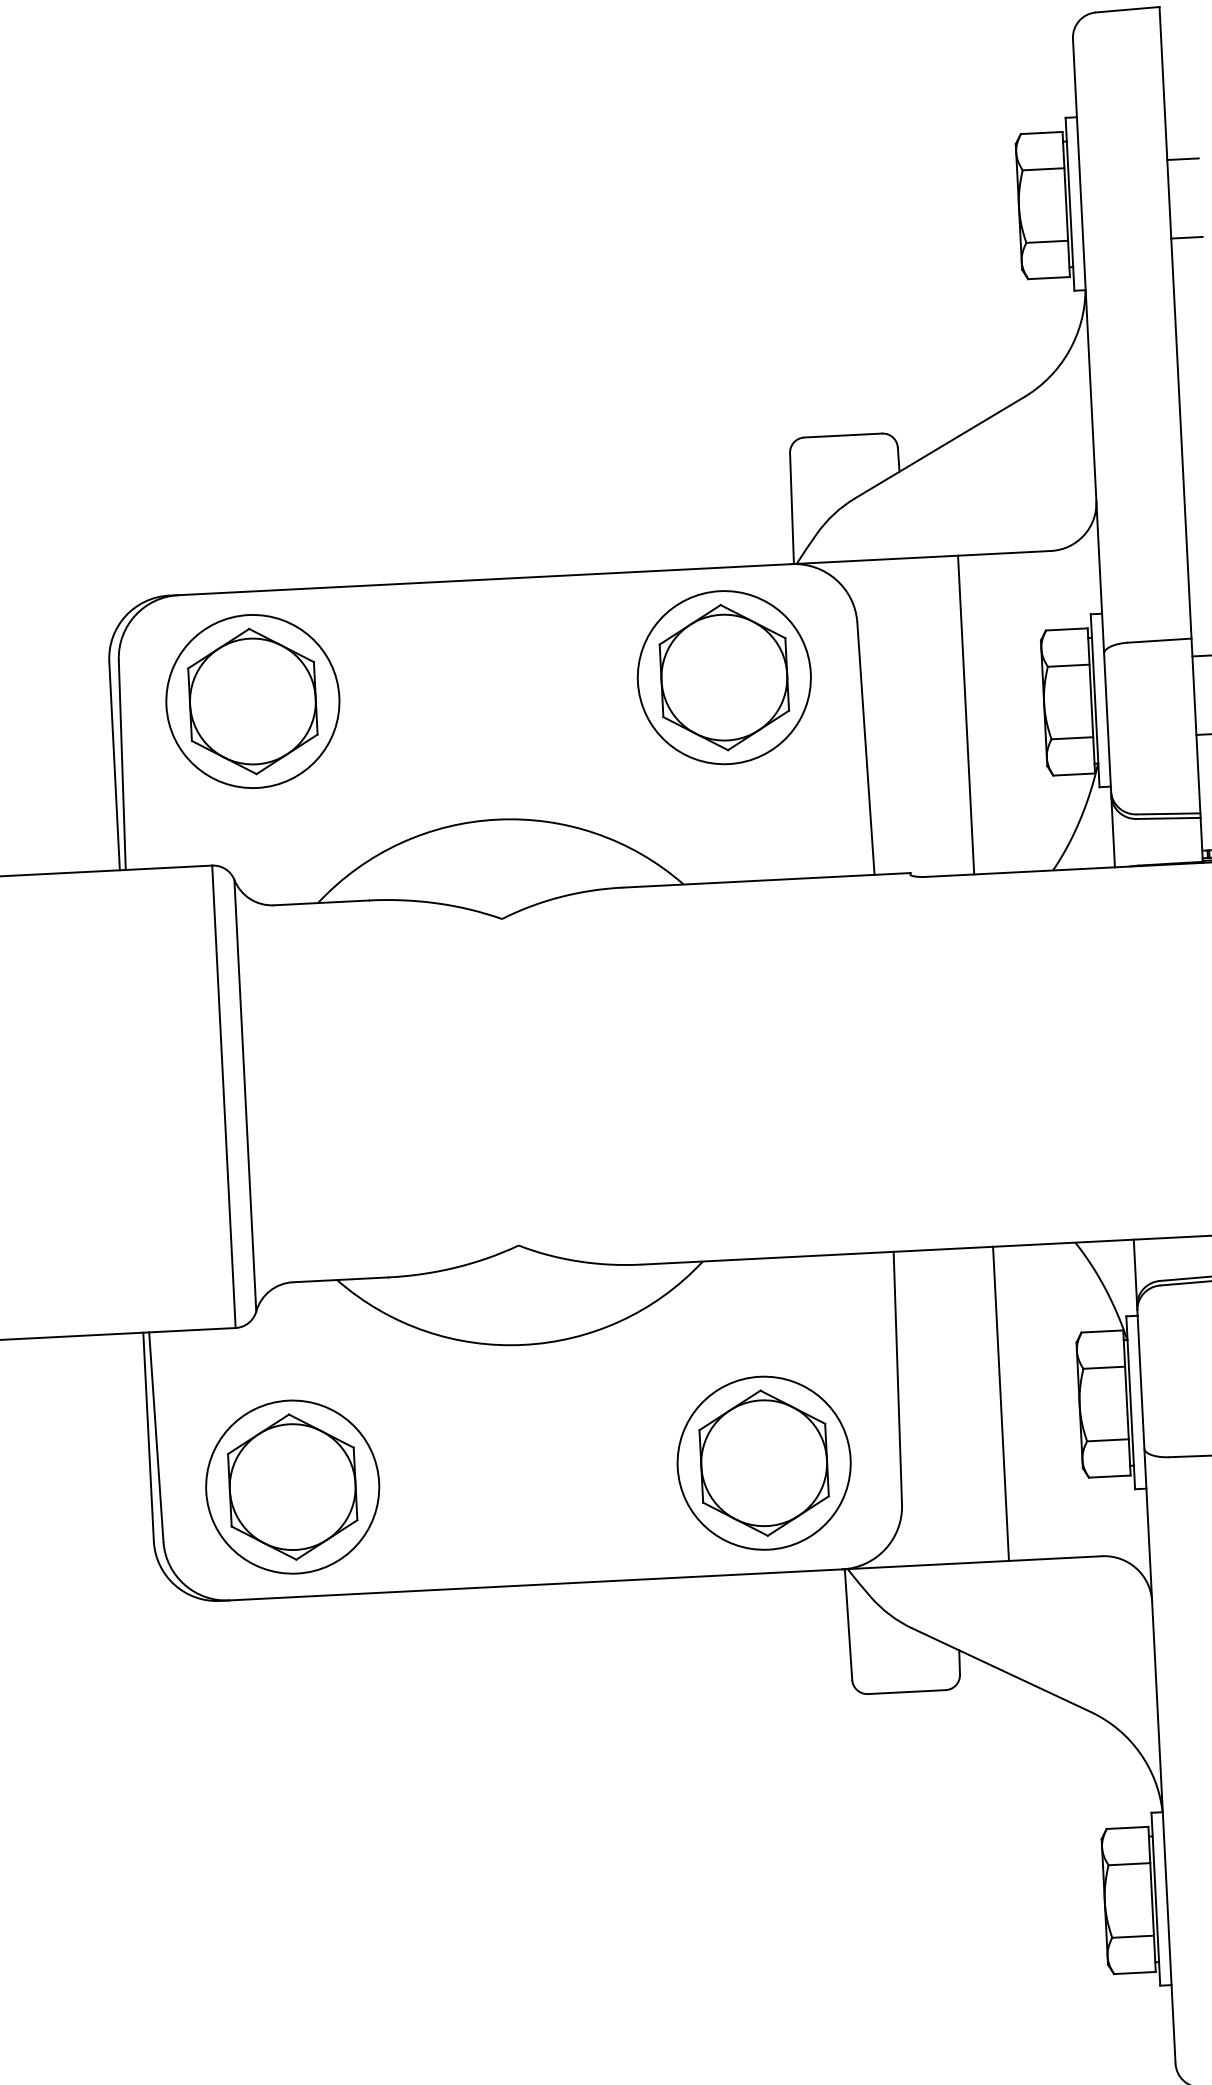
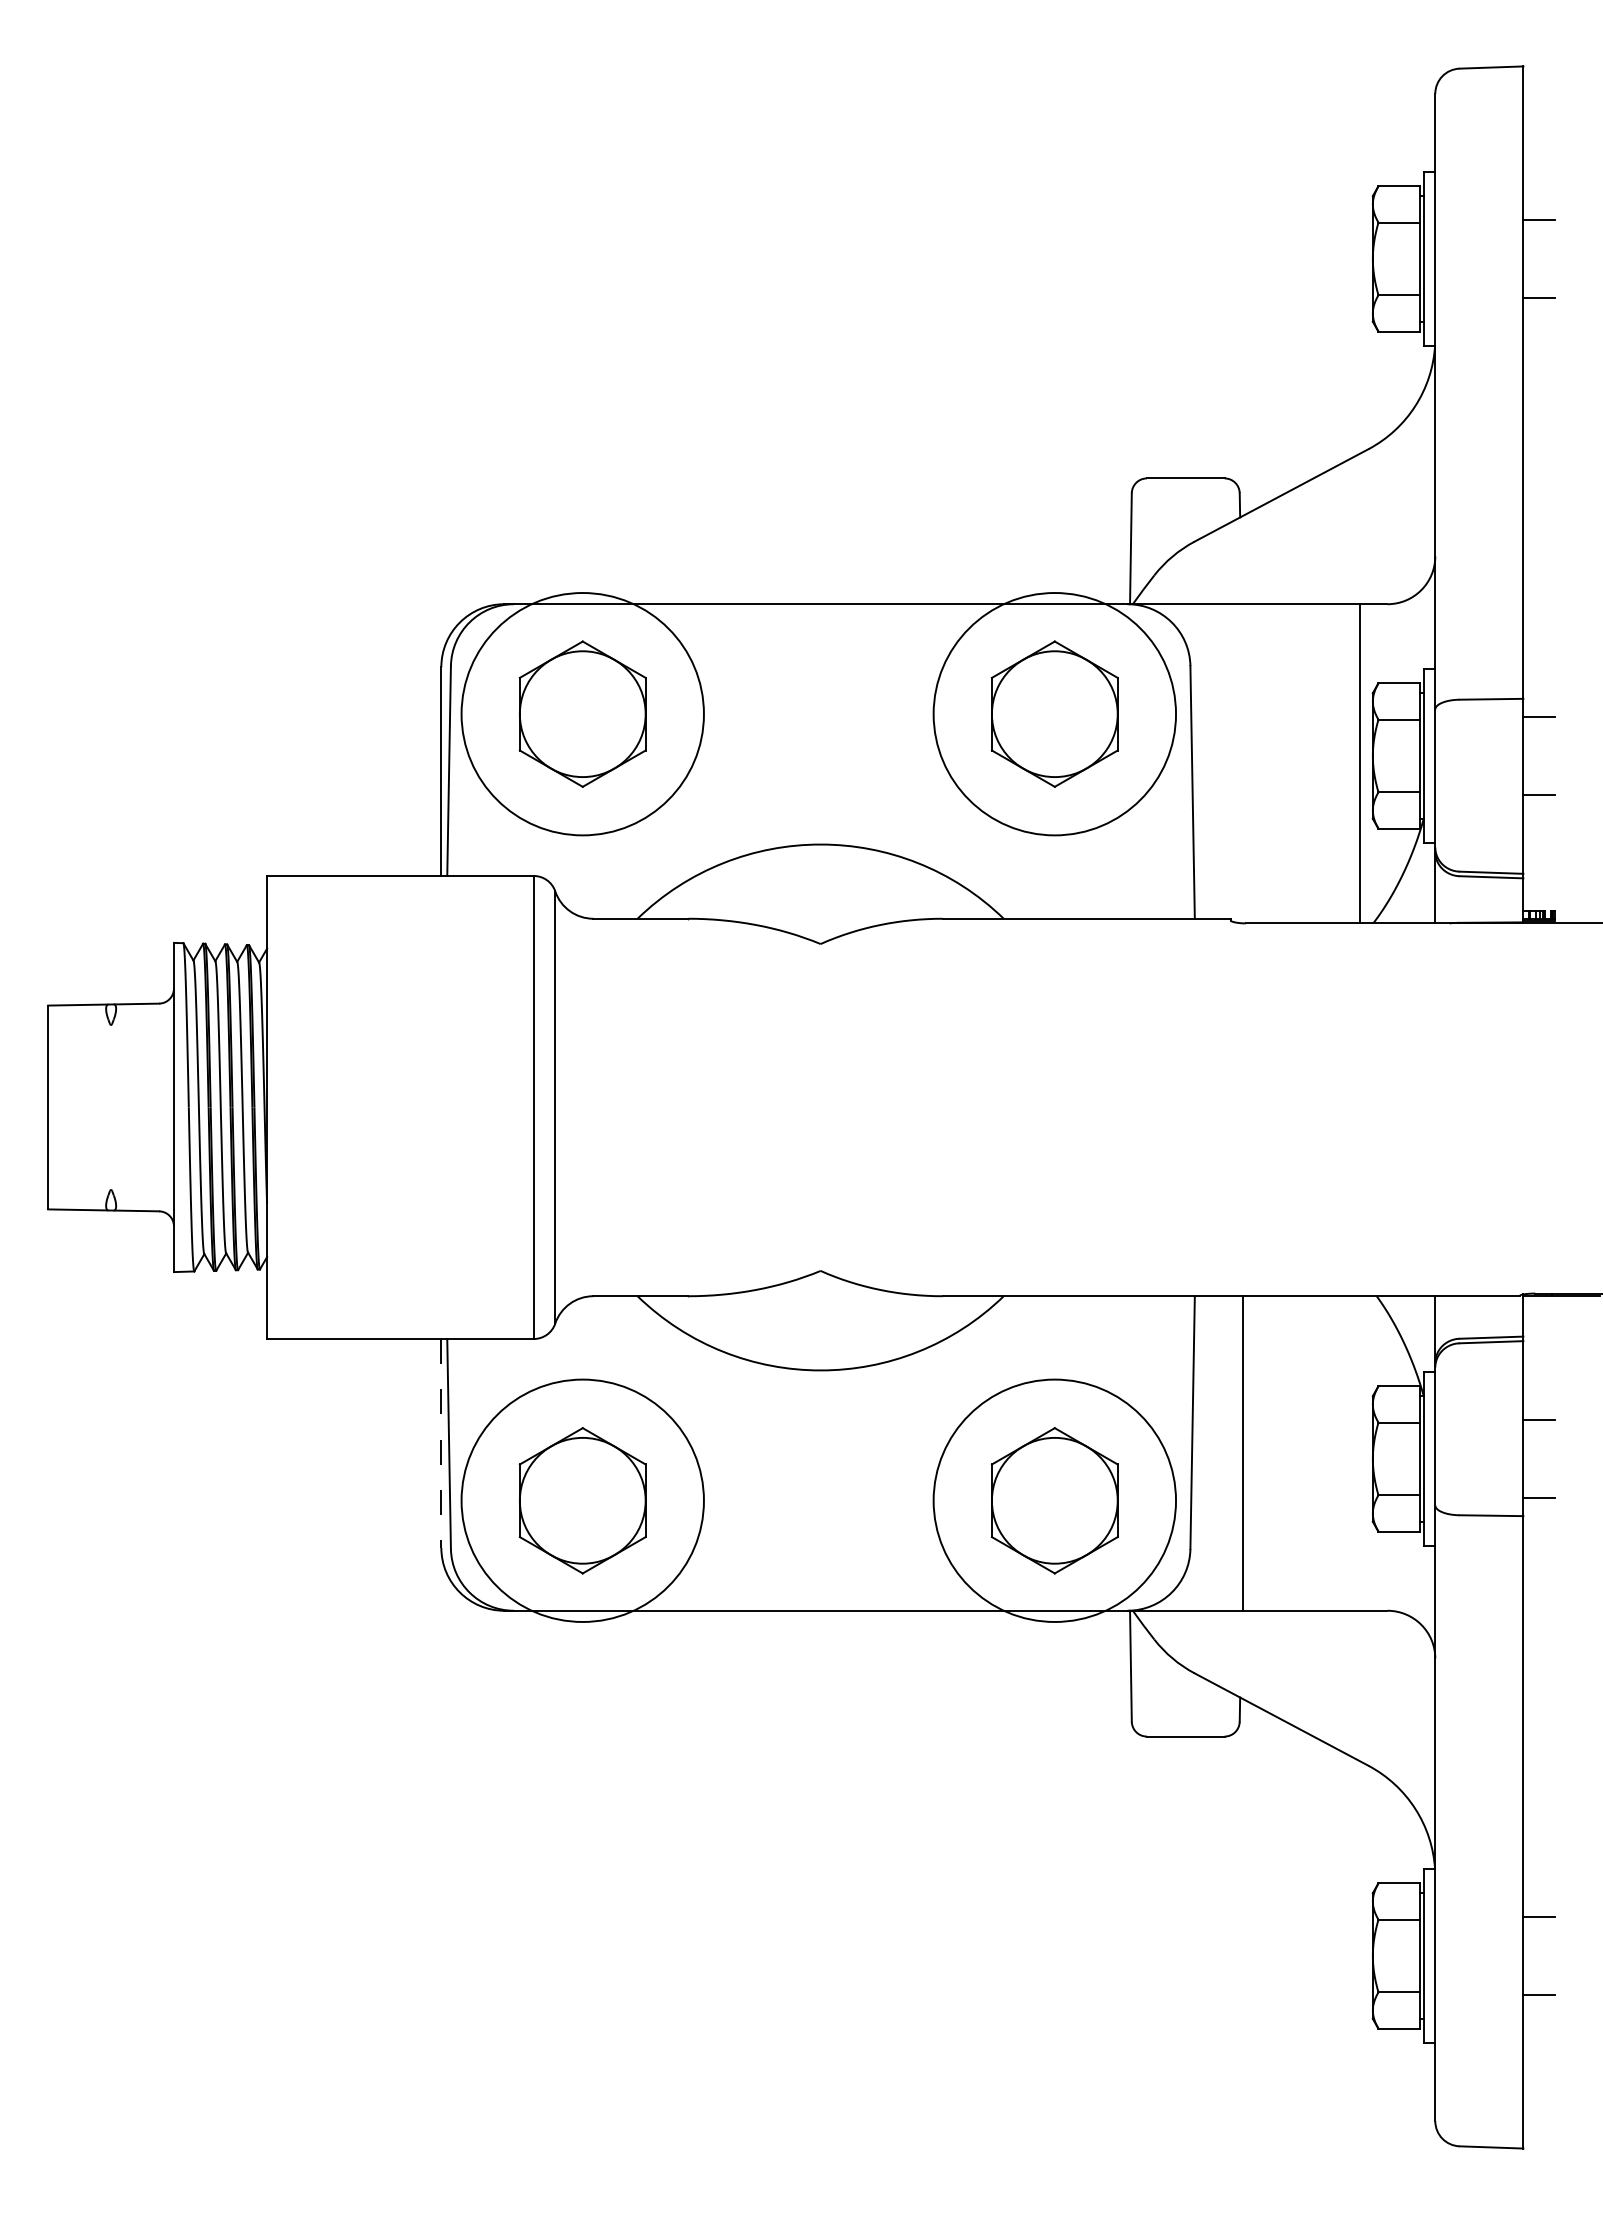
circle: (724, 676) -> (1054, 713), size x1.4
circle: (252, 700) -> (582, 713), size x1.4
line: (966, 714) -> (1360, 763), moved
line: (1001, 1403) -> (1243, 1453), moved
line: (148, 1437) -> (441, 1443), solid -> dashed
circle: (763, 1462) -> (1054, 1500), size x1.4
circle: (292, 1486) -> (582, 1500), size x1.4

